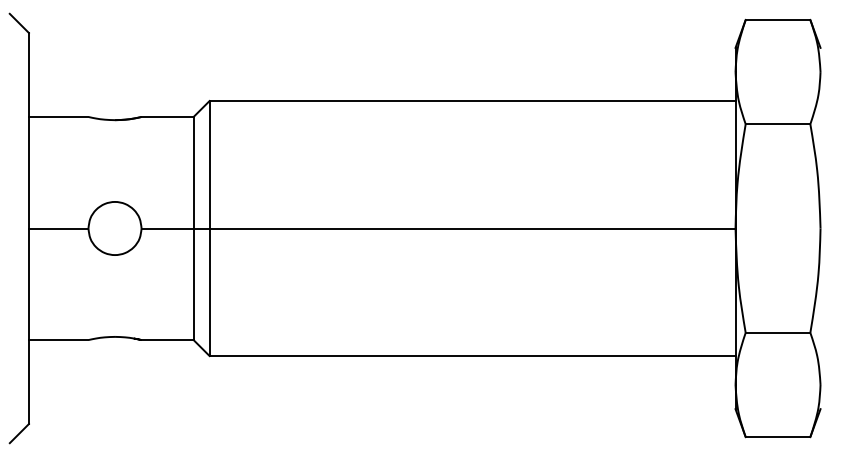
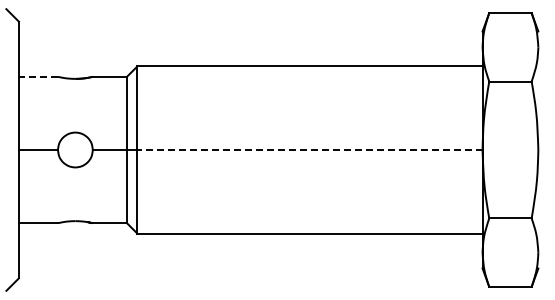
line: (58, 116) -> (38, 76), solid -> dashed
line: (473, 229) -> (310, 150), solid -> dashed

